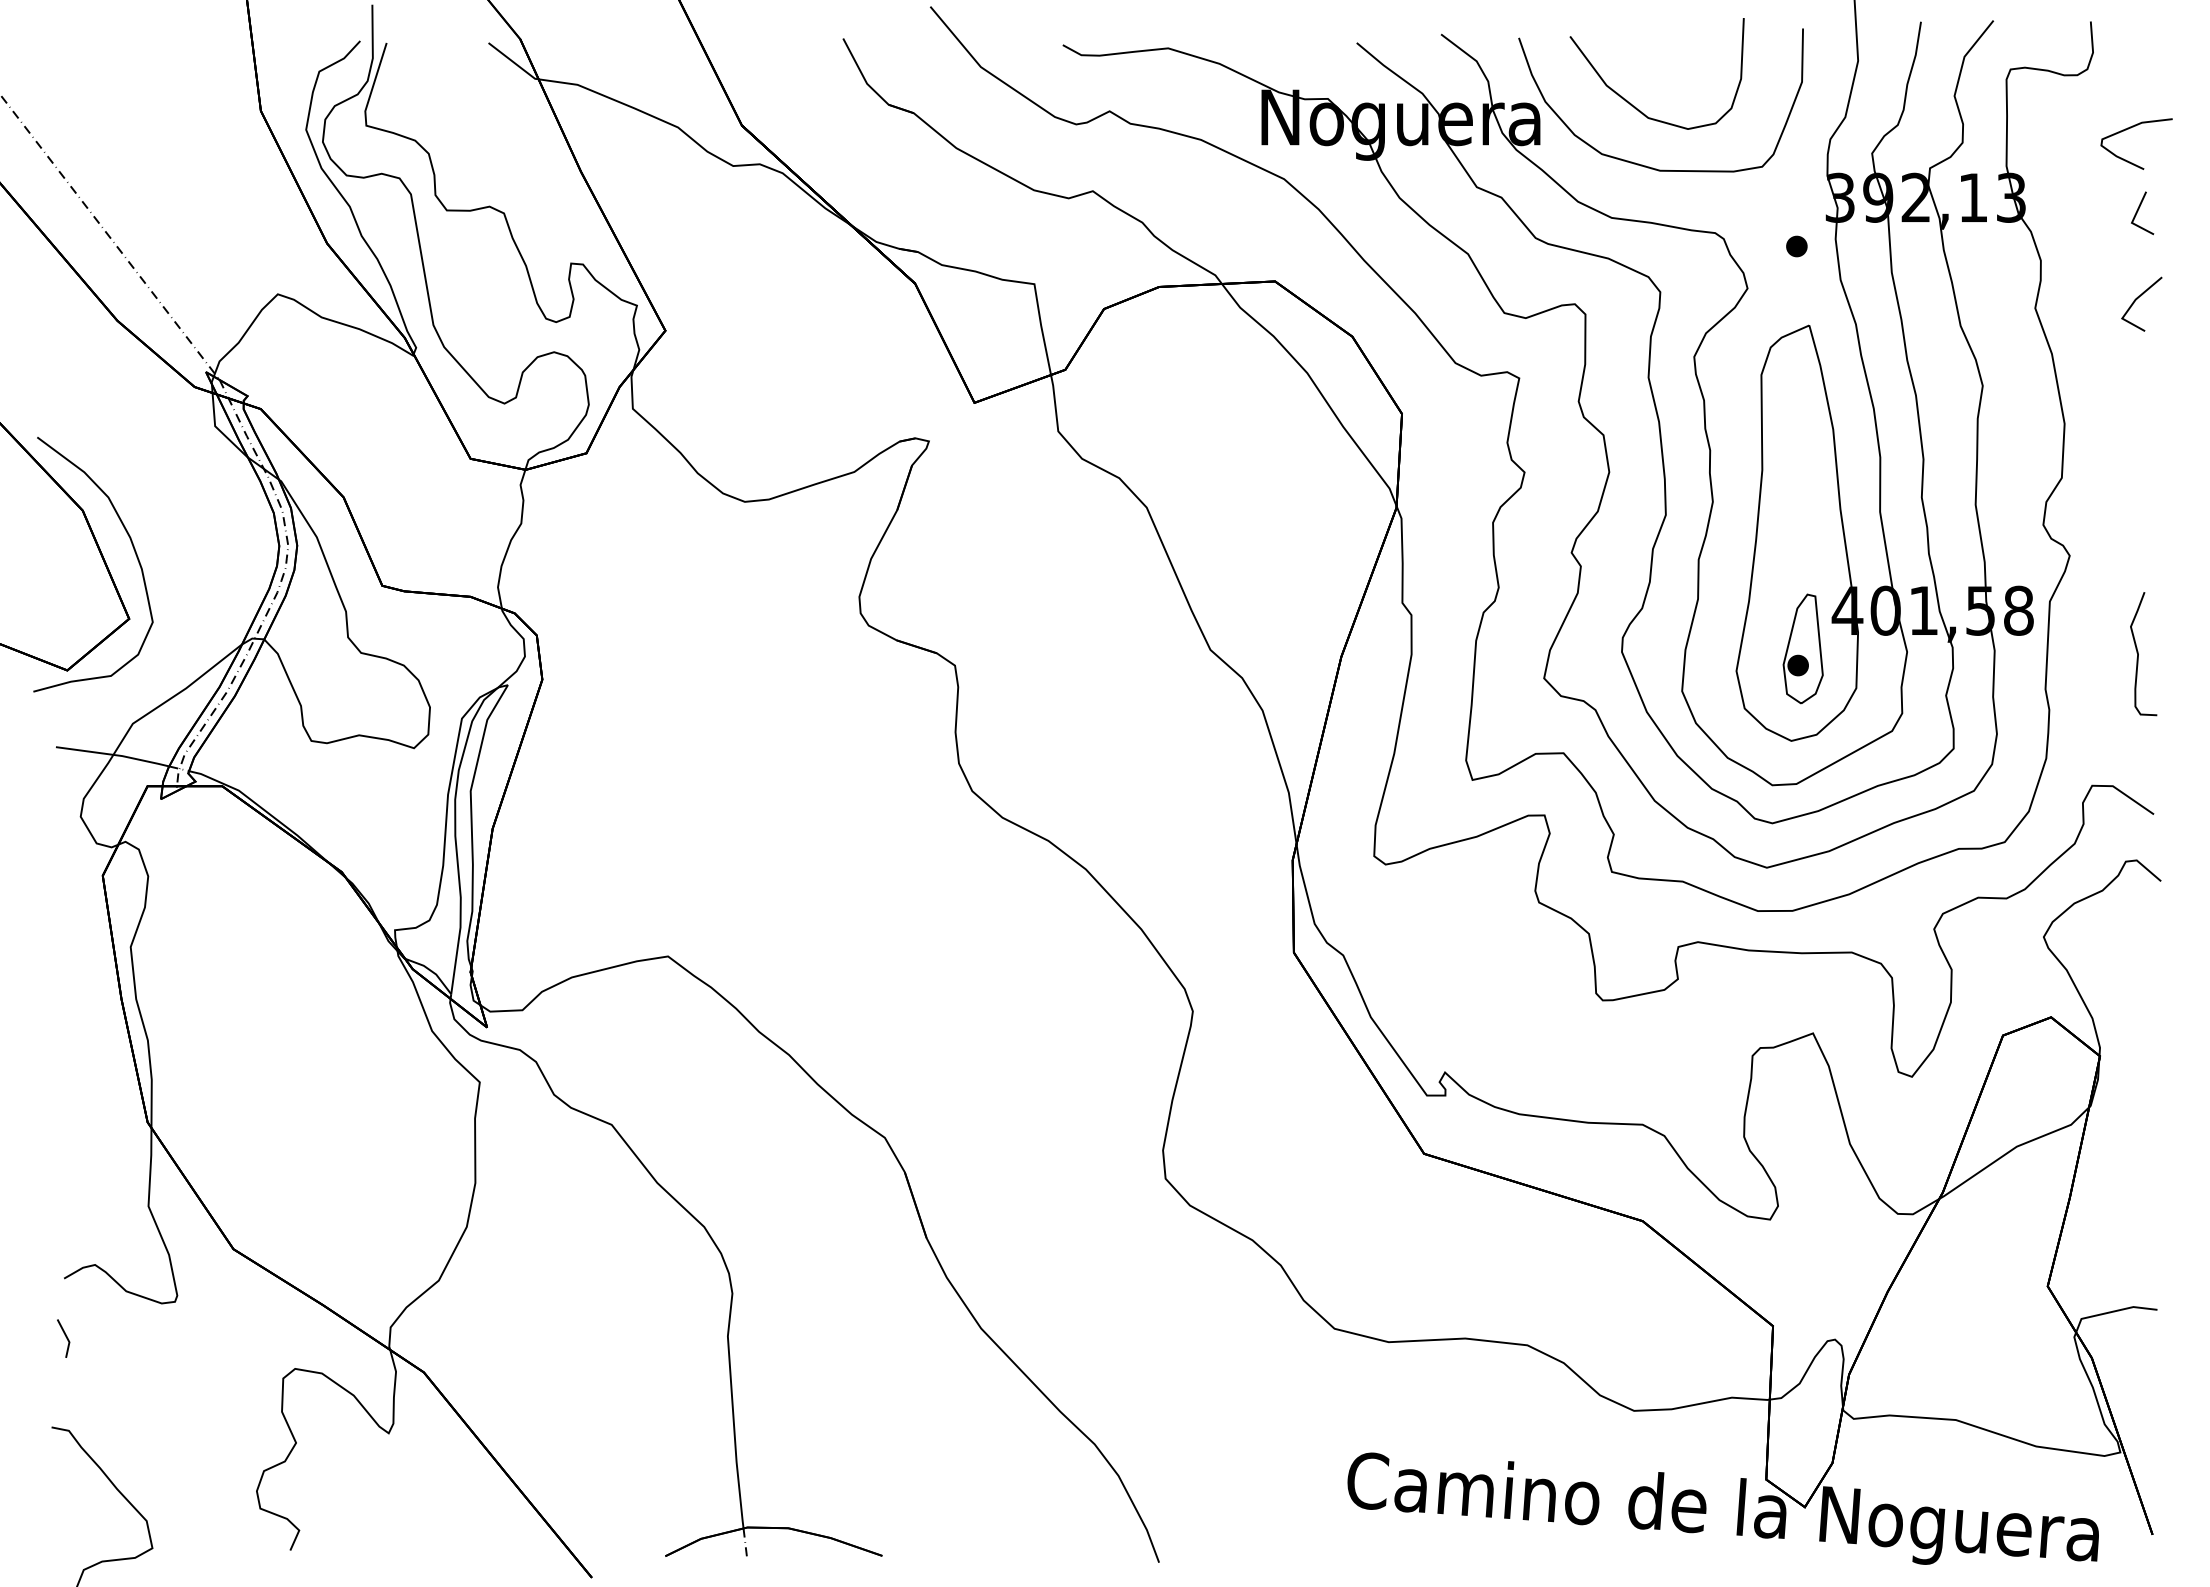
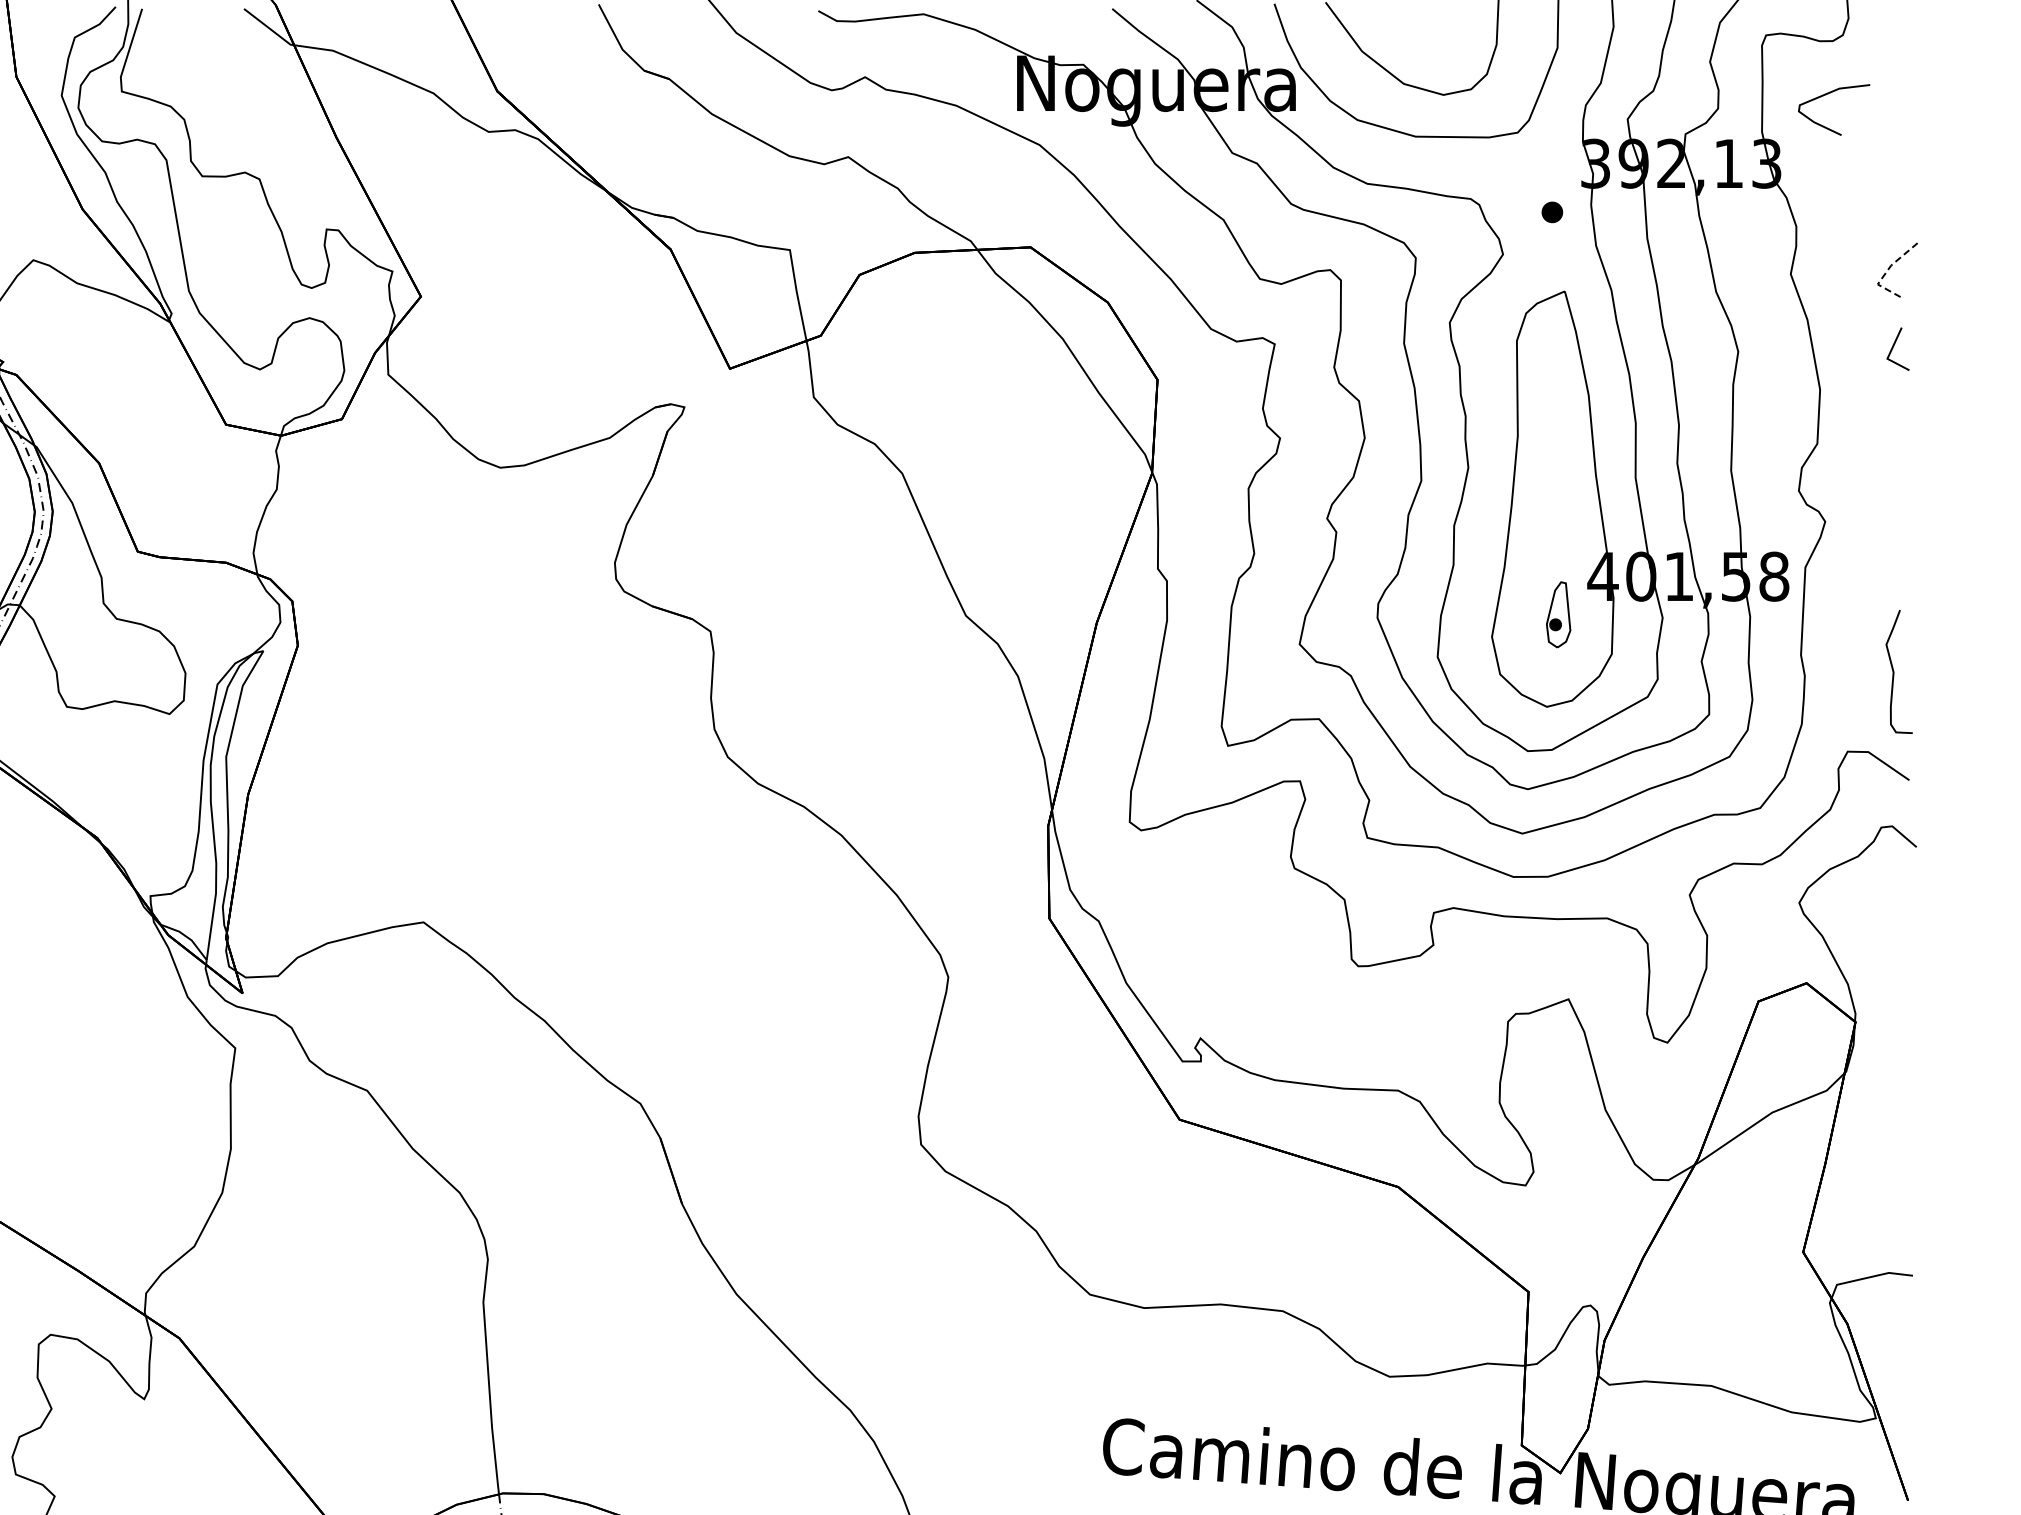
curve: (2131, 128) -> (1829, 94), moved
line: (2138, 211) -> (1894, 347), moved
line: (2131, 305) -> (1887, 271), solid -> dashed
part: (1802, 648) -> (1558, 614), size x0.6
curve: (2138, 654) -> (1894, 672), moved

